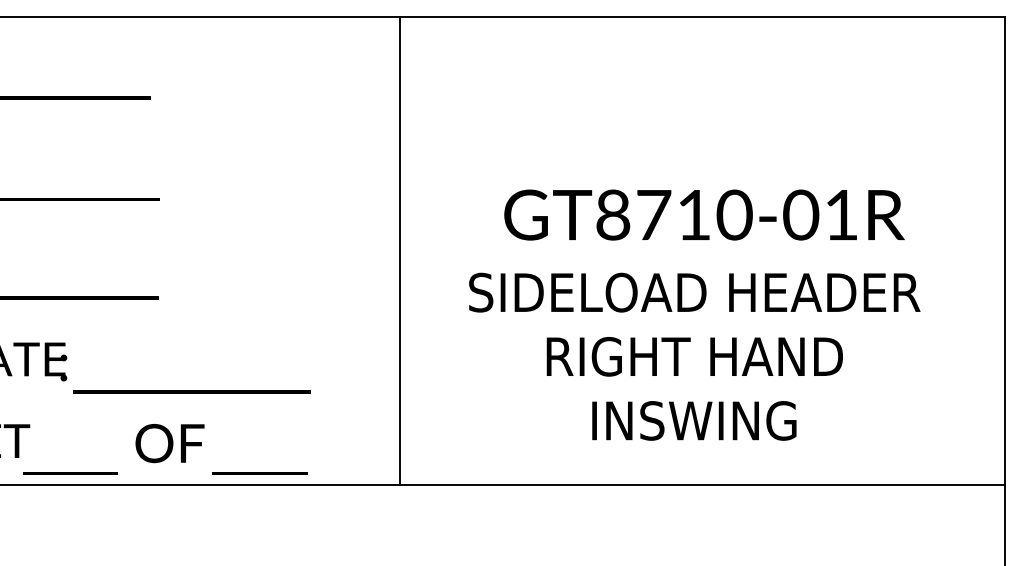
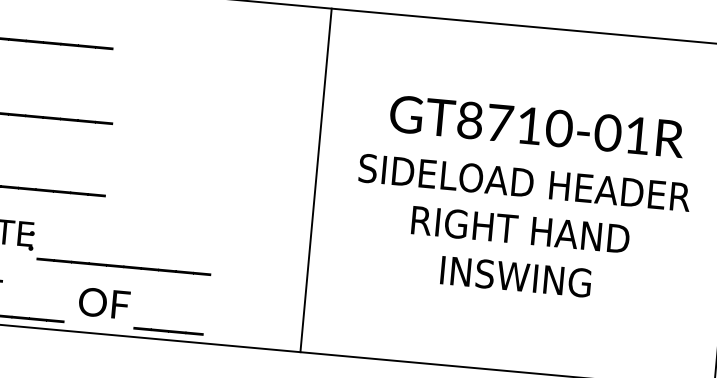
line: (400, 250) -> (316, 179), moved
text: (694, 314) -> (523, 198), moved

